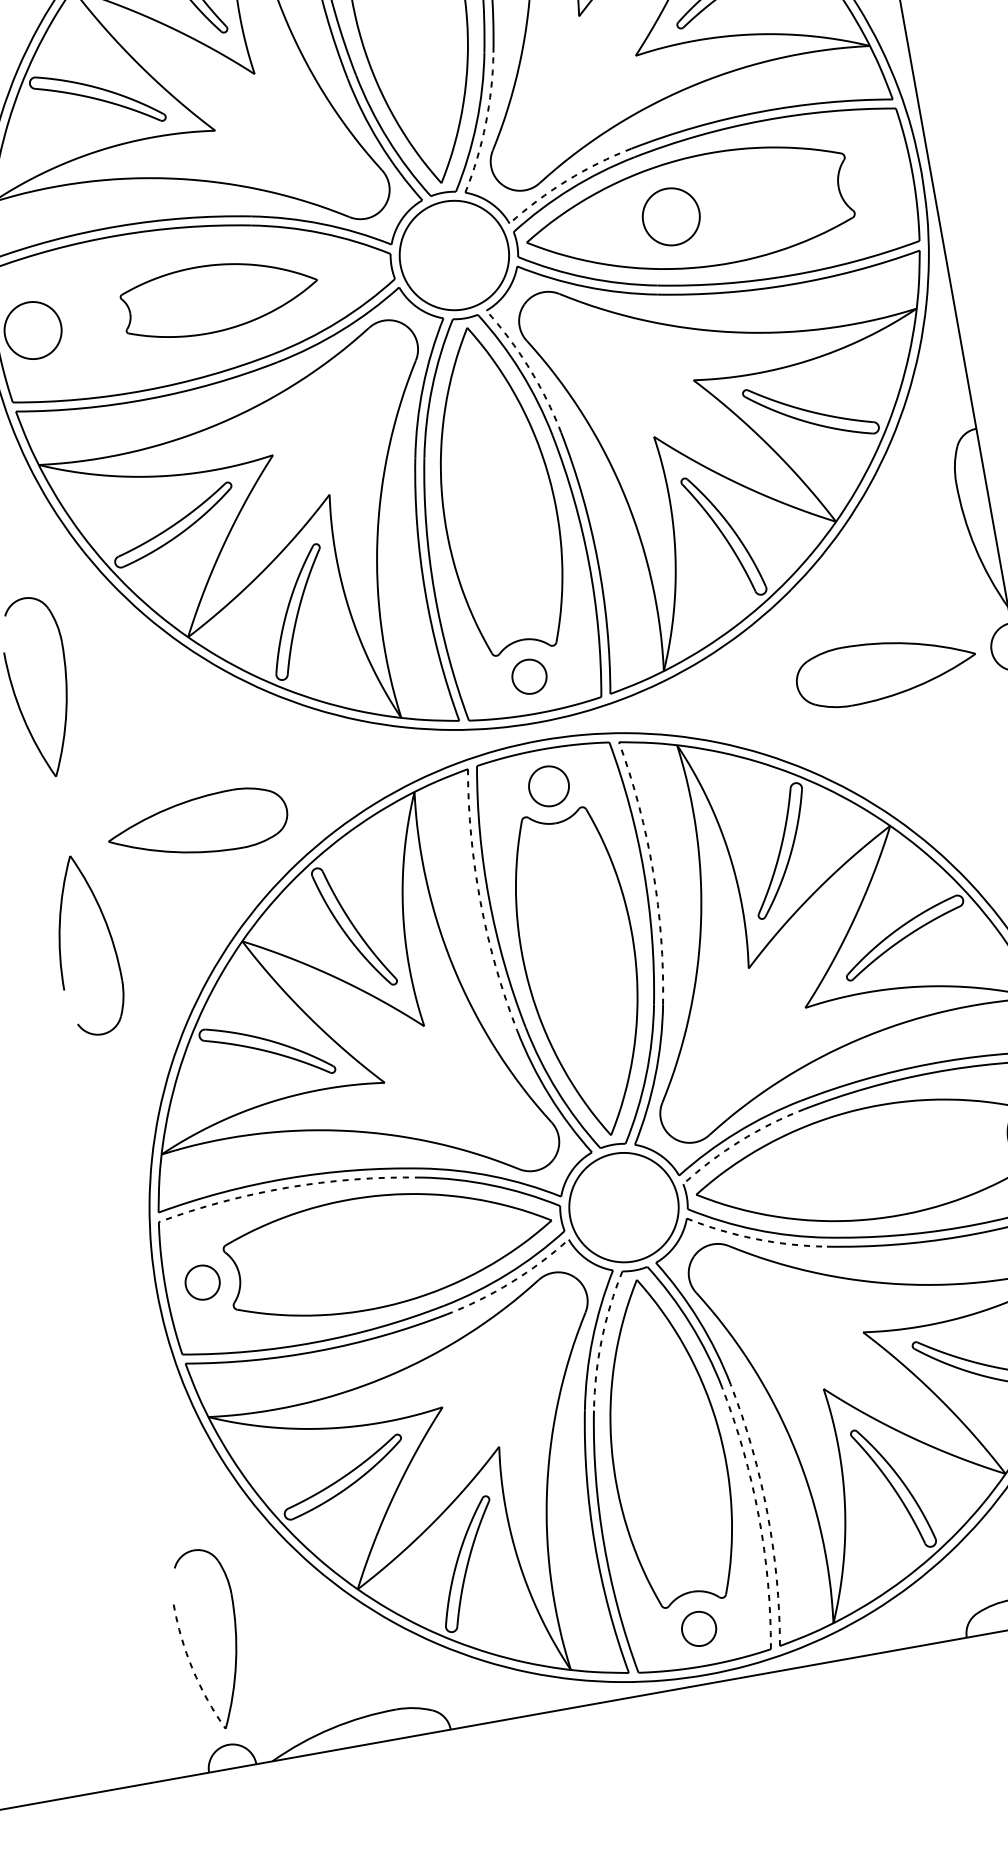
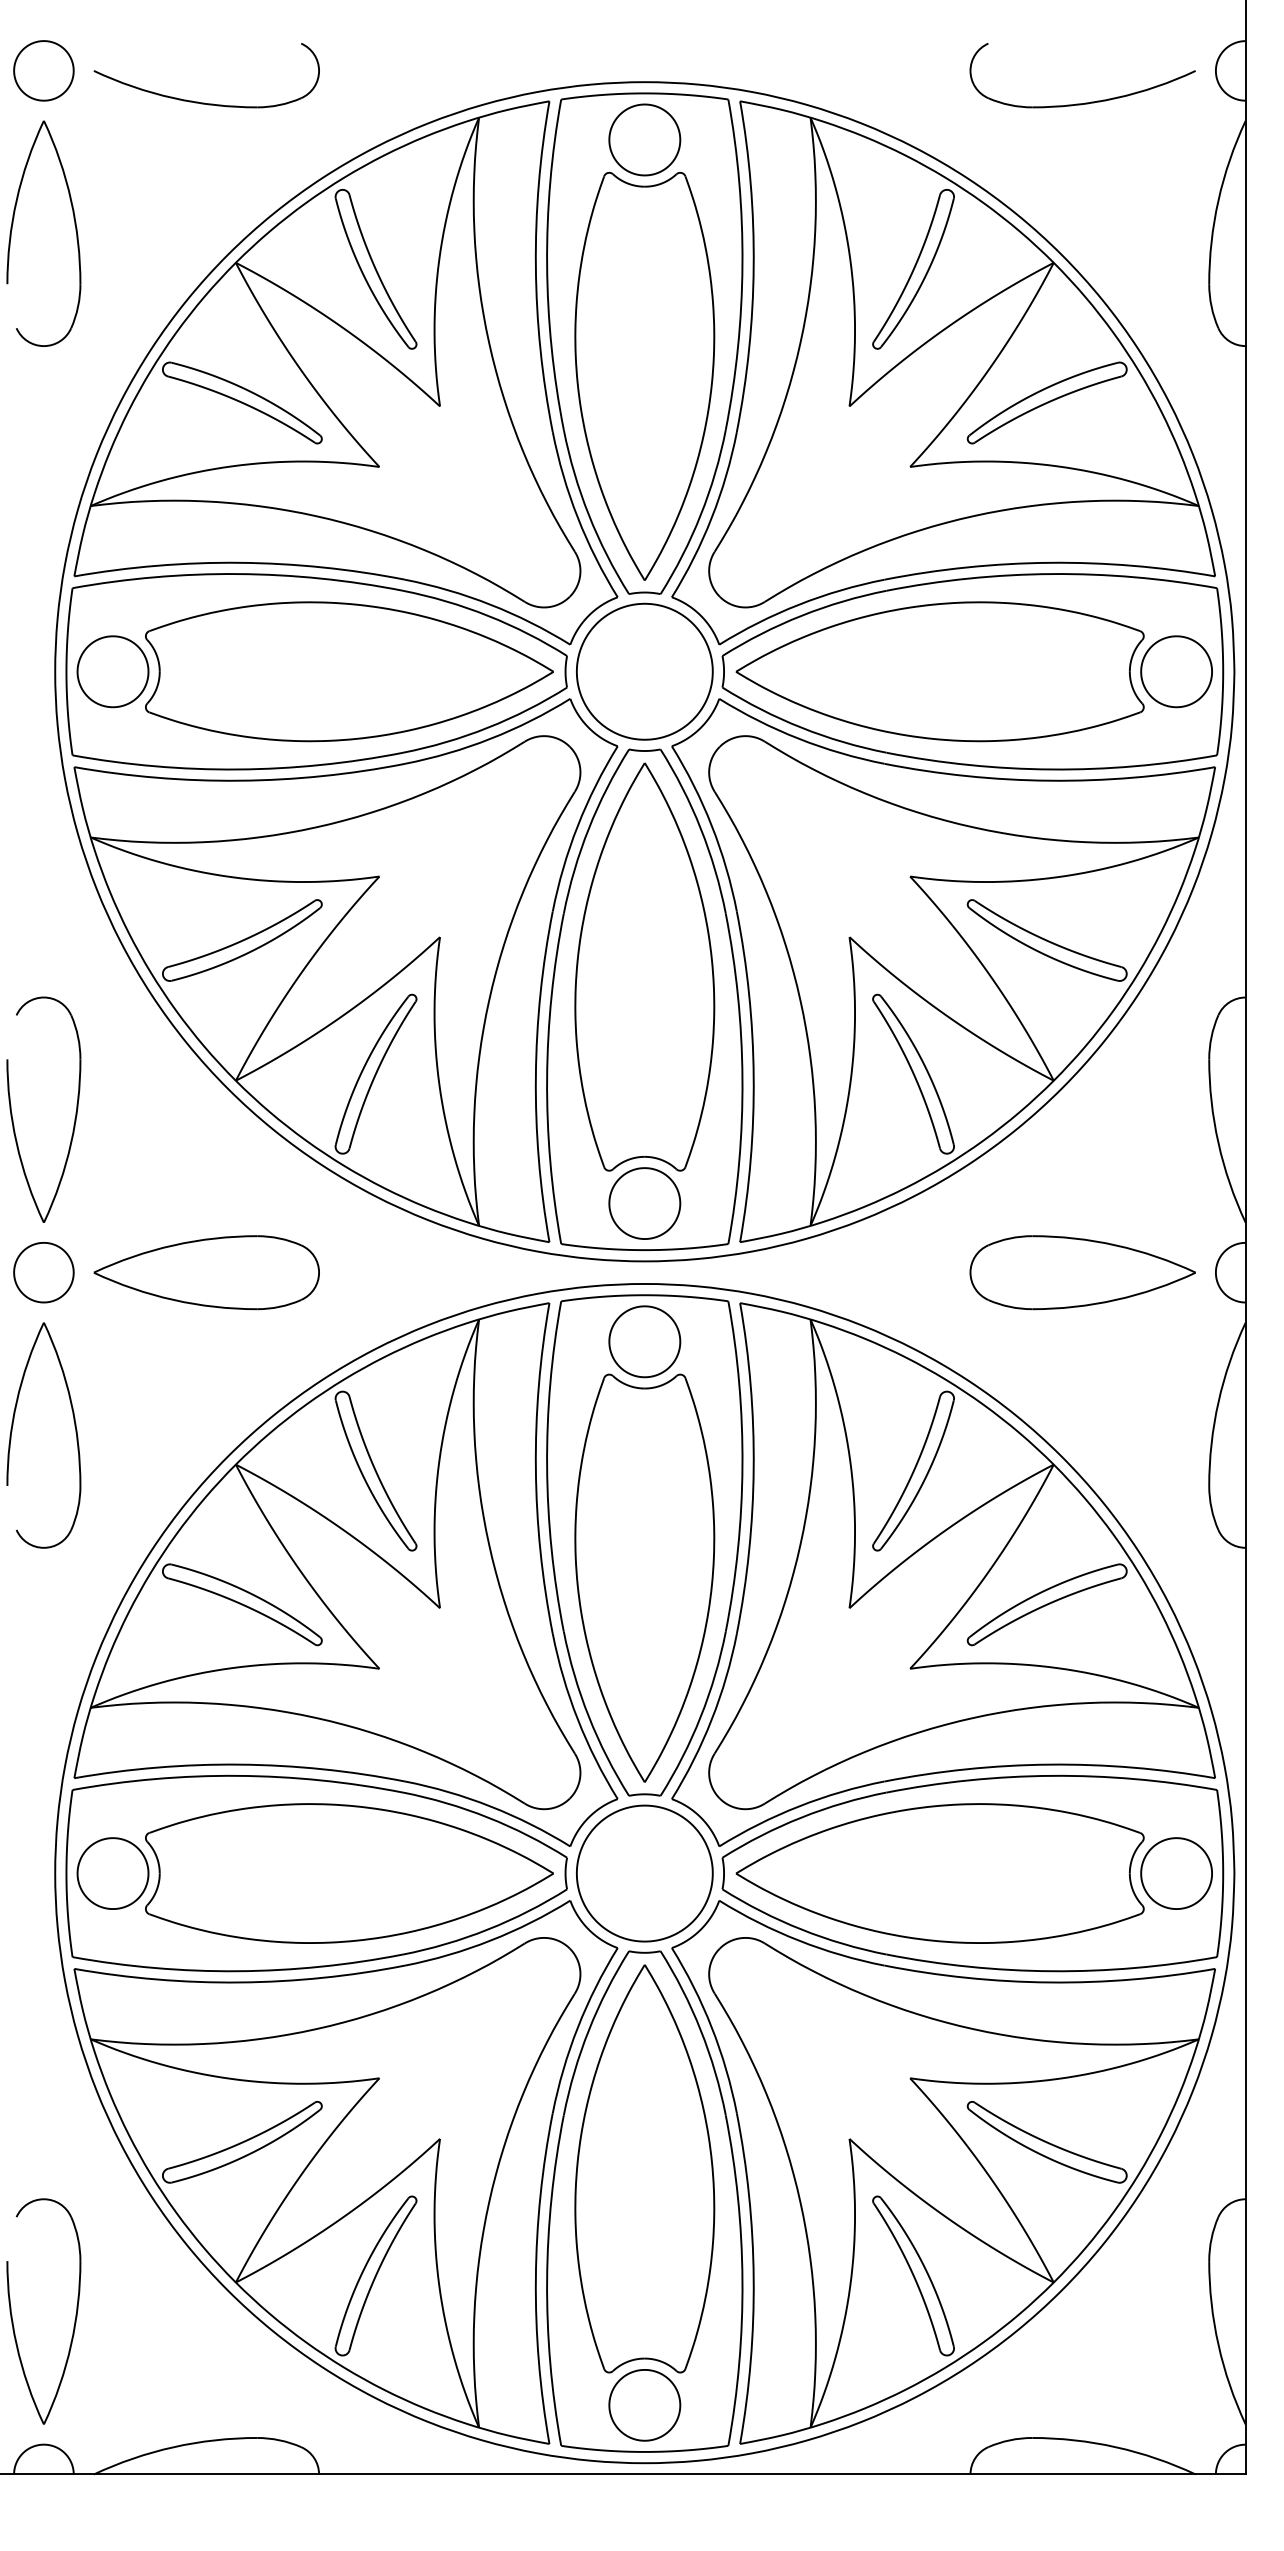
arc: (485, 123) -> (711, 517), dashed -> solid
arc: (566, 180) -> (798, 604), dashed -> solid
part: (671, 216) -> (1176, 671), moved
part: (220, 296) -> (349, 671), size x1.67
arc: (528, 367) -> (711, 825), dashed -> solid
part: (529, 676) -> (644, 1203), size x1.67
part: (548, 786) -> (644, 1341), size x1.43
part: (62, 816) -> (43, 1272), added
part: (197, 825) -> (206, 1272), moved
arc: (652, 871) -> (753, 1468), dashed -> solid
arc: (480, 902) -> (535, 1468), dashed -> solid
arc: (740, 1141) -> (801, 1817), dashed -> solid
arc: (287, 1187) -> (237, 1775), dashed -> solid
arc: (755, 1238) -> (798, 1940), dashed -> solid
part: (202, 1282) -> (112, 1873), size x1.67
arc: (511, 1282) -> (490, 1940), dashed -> solid
arc: (601, 1339) -> (588, 2030), dashed -> solid
arc: (767, 1513) -> (753, 2278), dashed -> solid
arc: (758, 1516) -> (742, 2280), dashed -> solid
part: (698, 1629) -> (644, 2405), size x1.67
arc: (192, 1669) -> (16, 2344), dashed -> solid

